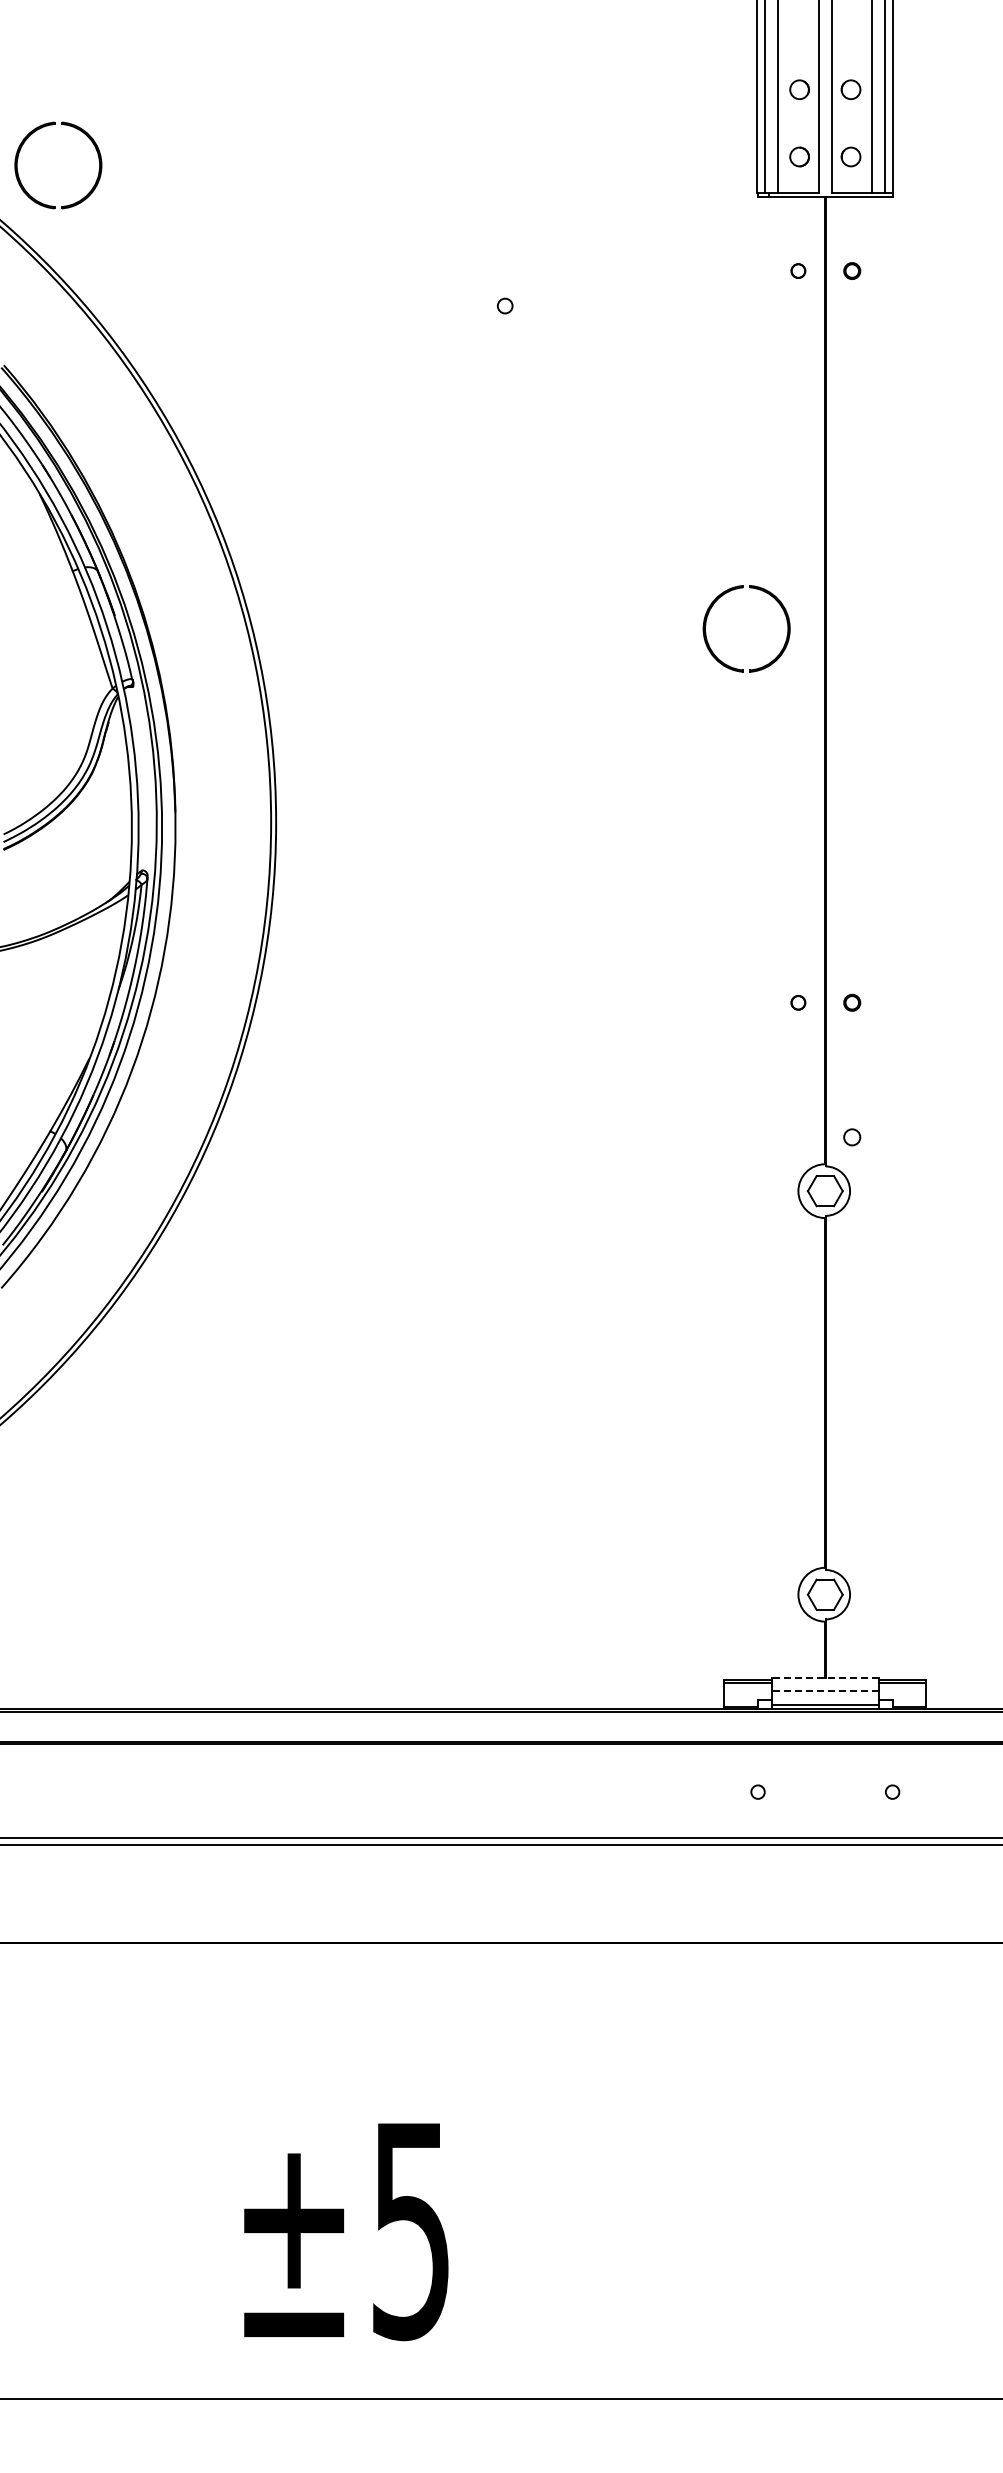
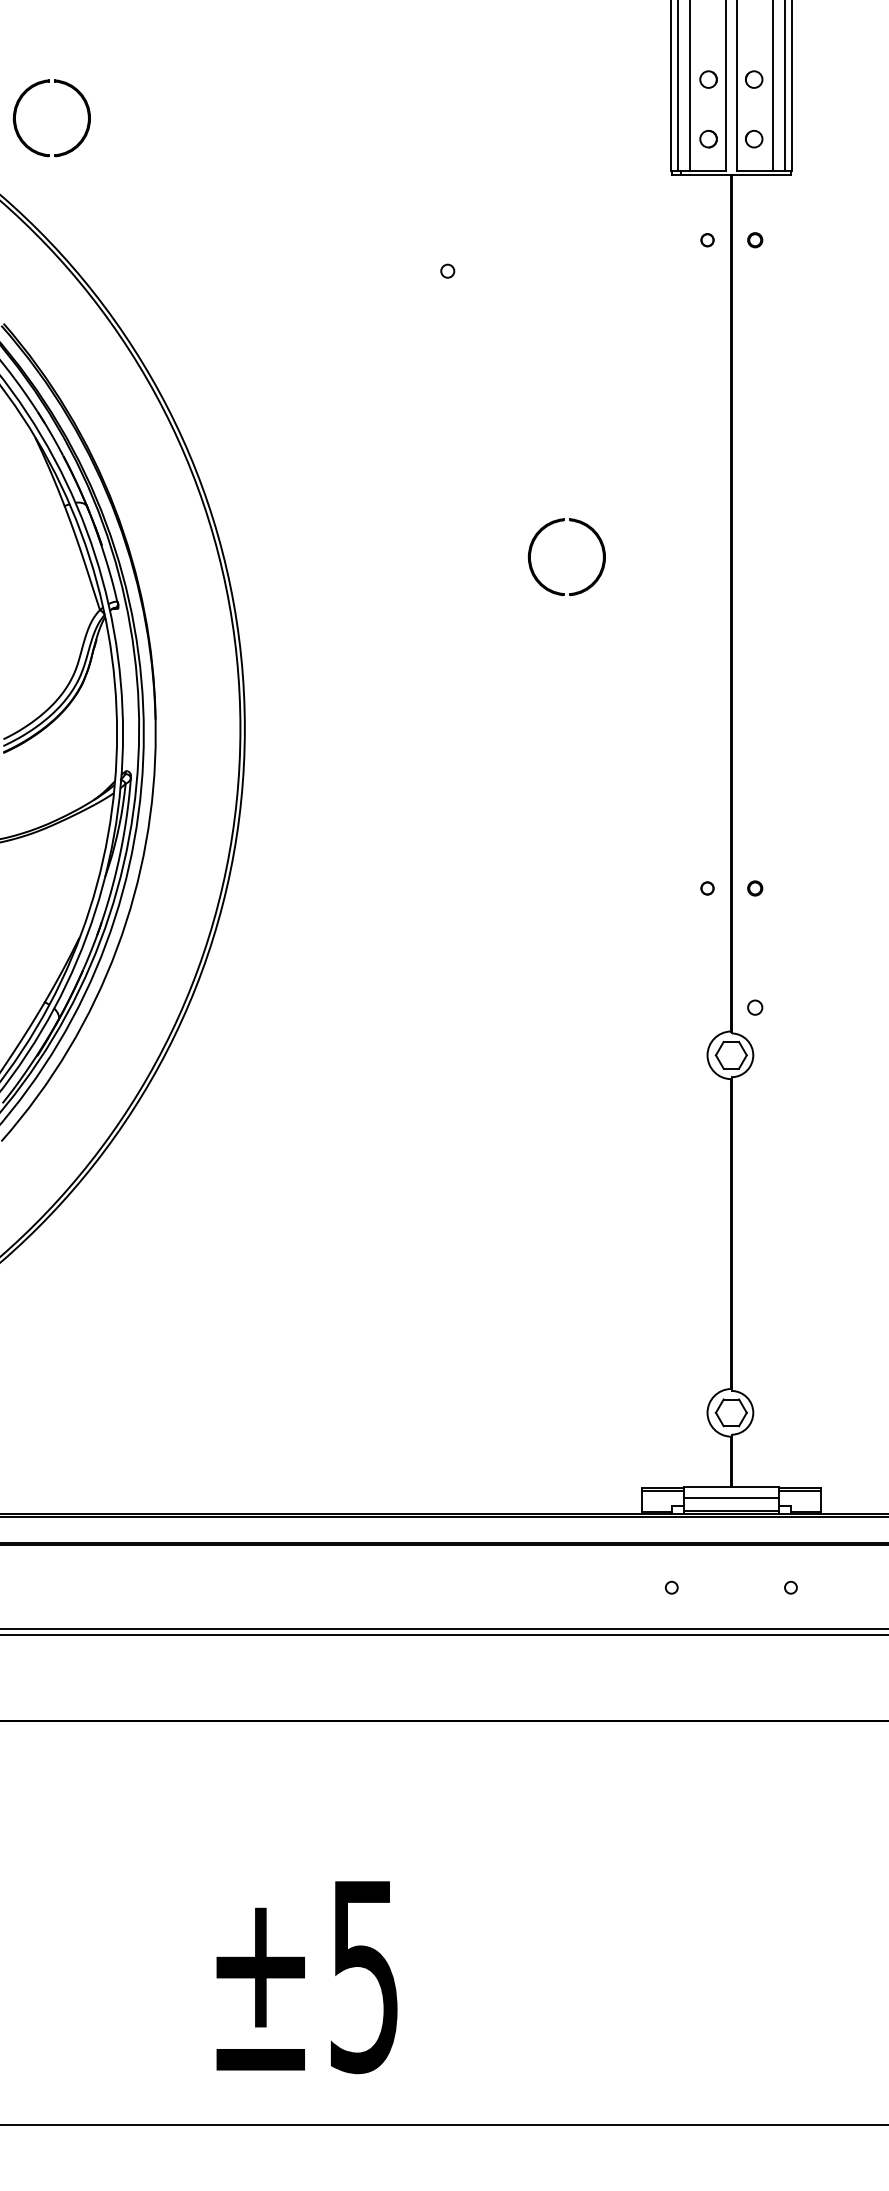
part: (81, 132) -> (72, 89), moved
part: (729, 592) -> (551, 524), moved
line: (825, 1678) -> (731, 1487), dashed -> solid
line: (825, 1691) -> (731, 1498), dashed -> solid

